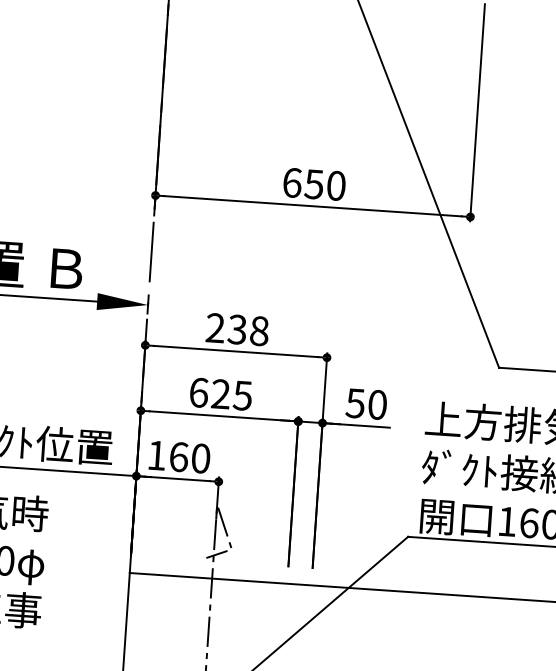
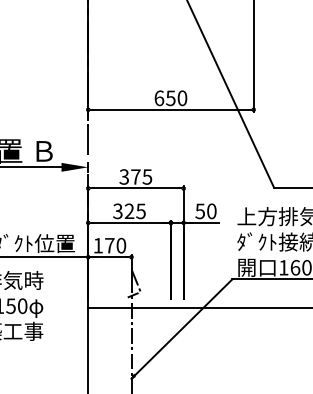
text: (236, 328) -> (135, 176), 238 -> 375
text: (198, 392) -> (117, 211), 625 -> 325
text: (178, 456) -> (109, 245), 160 -> 170

